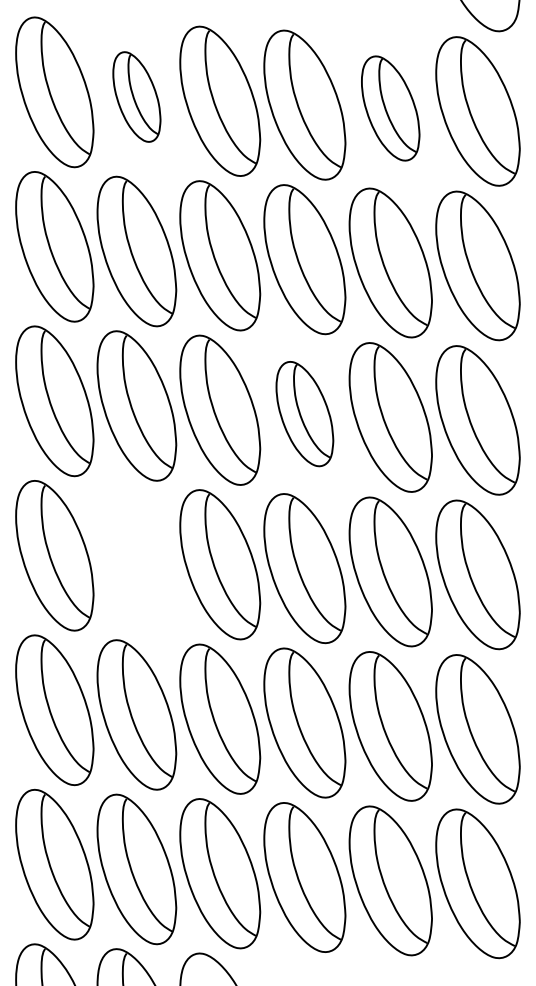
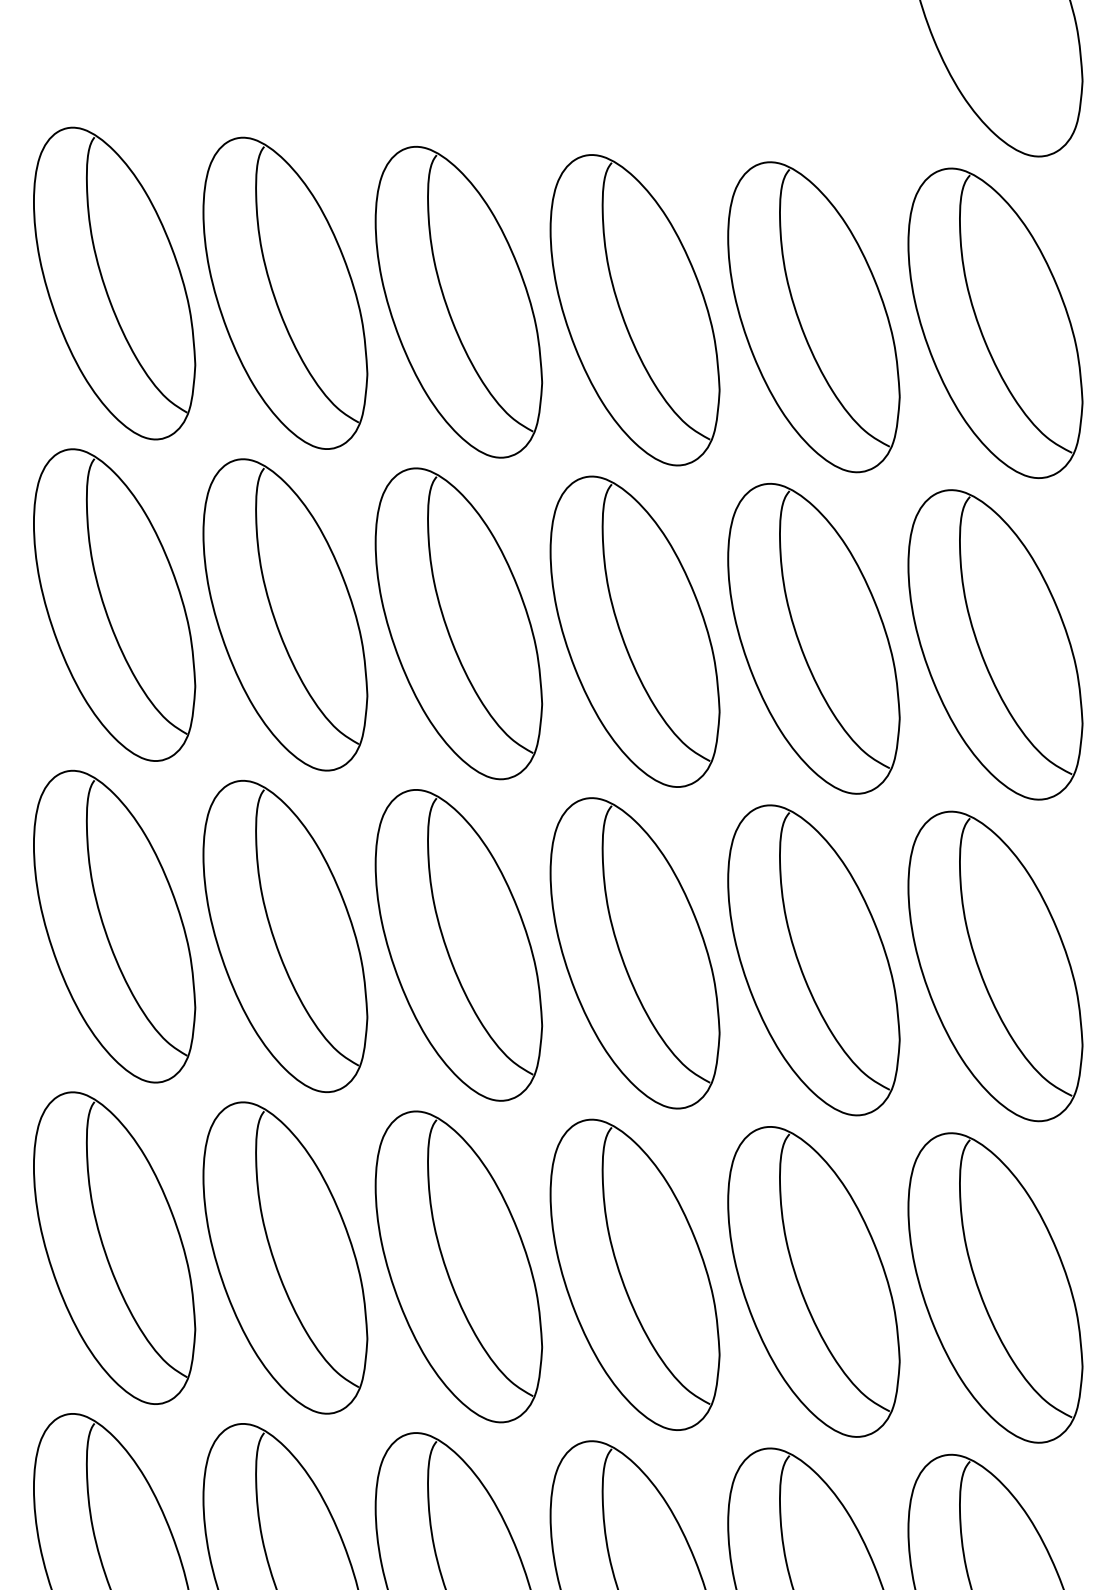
part: (136, 96) -> (284, 292), size x1.67
part: (390, 108) -> (813, 317), size x1.43
part: (304, 413) -> (634, 952), size x1.43
part: (136, 560) -> (284, 1258), added

